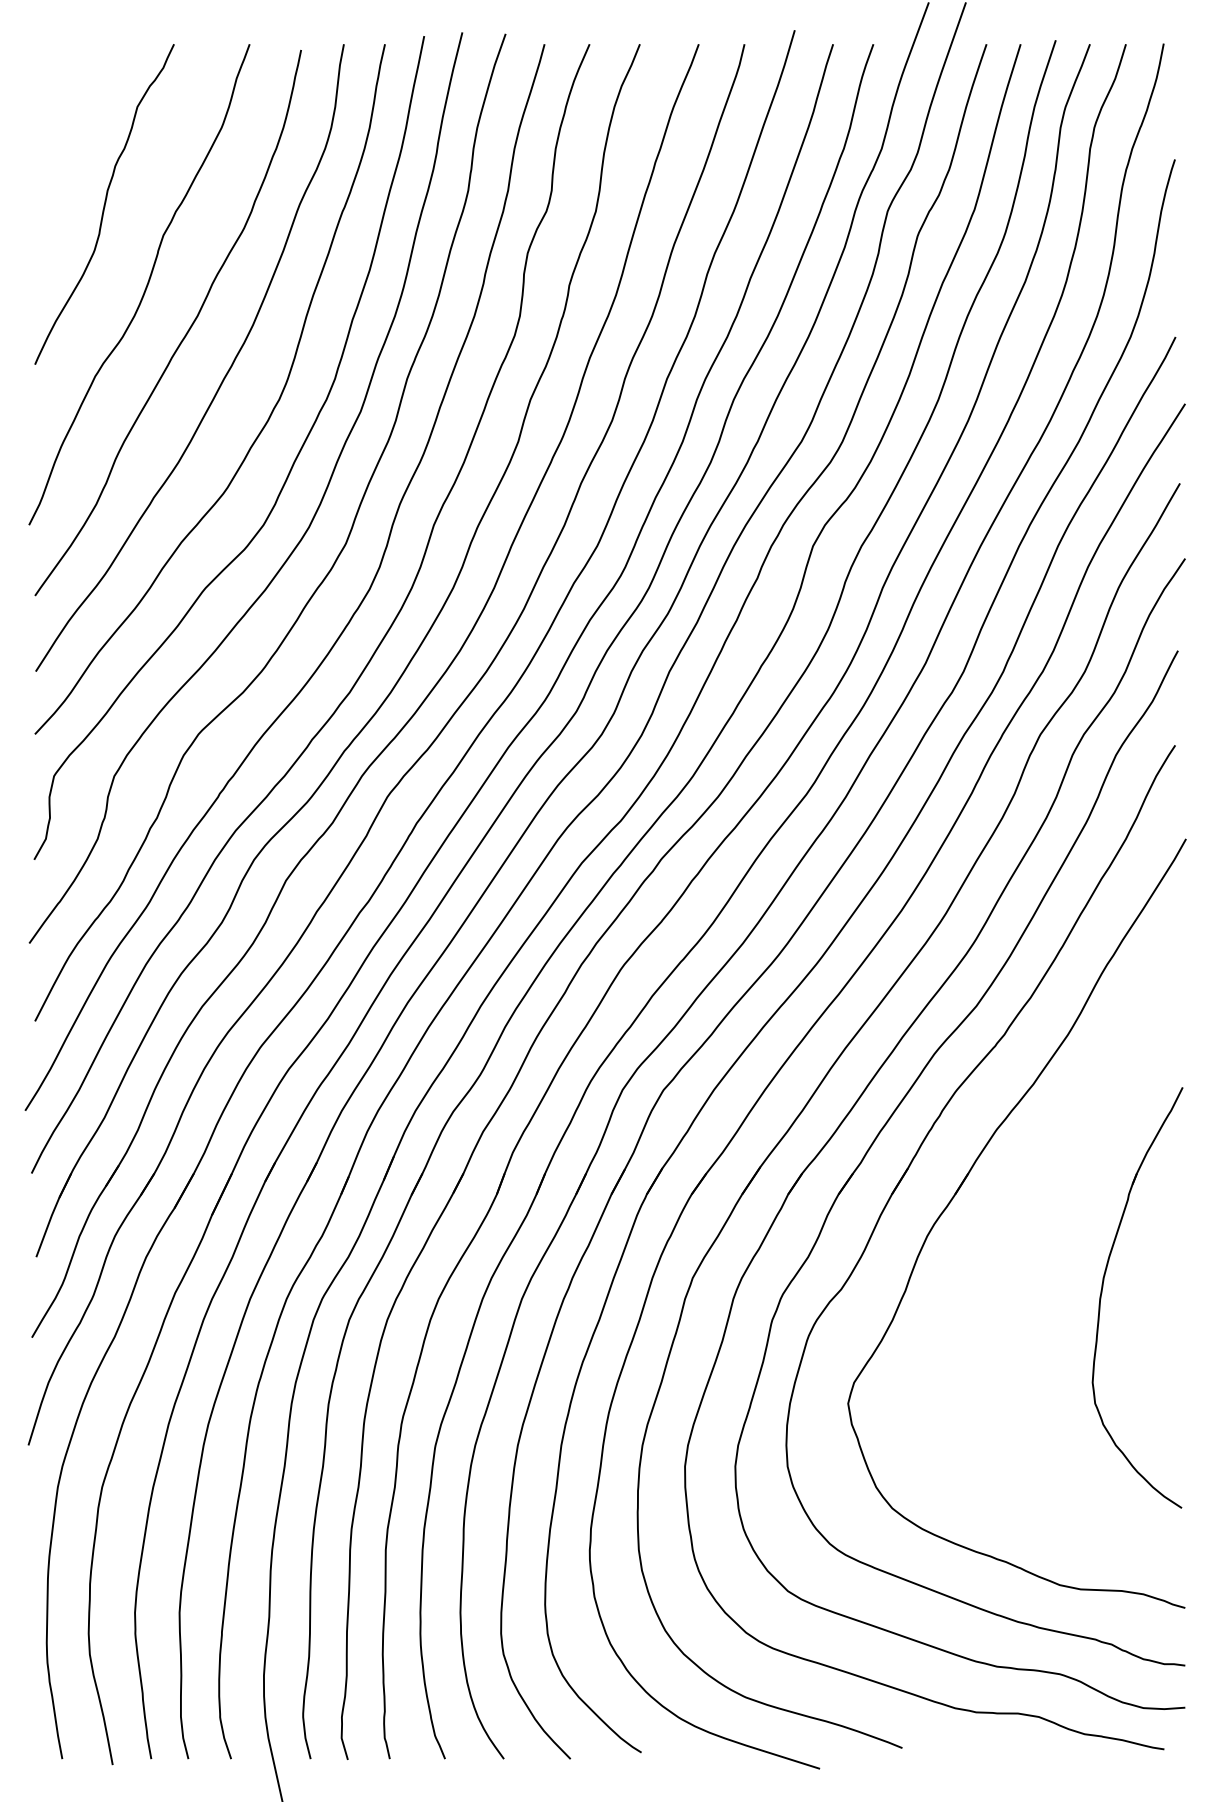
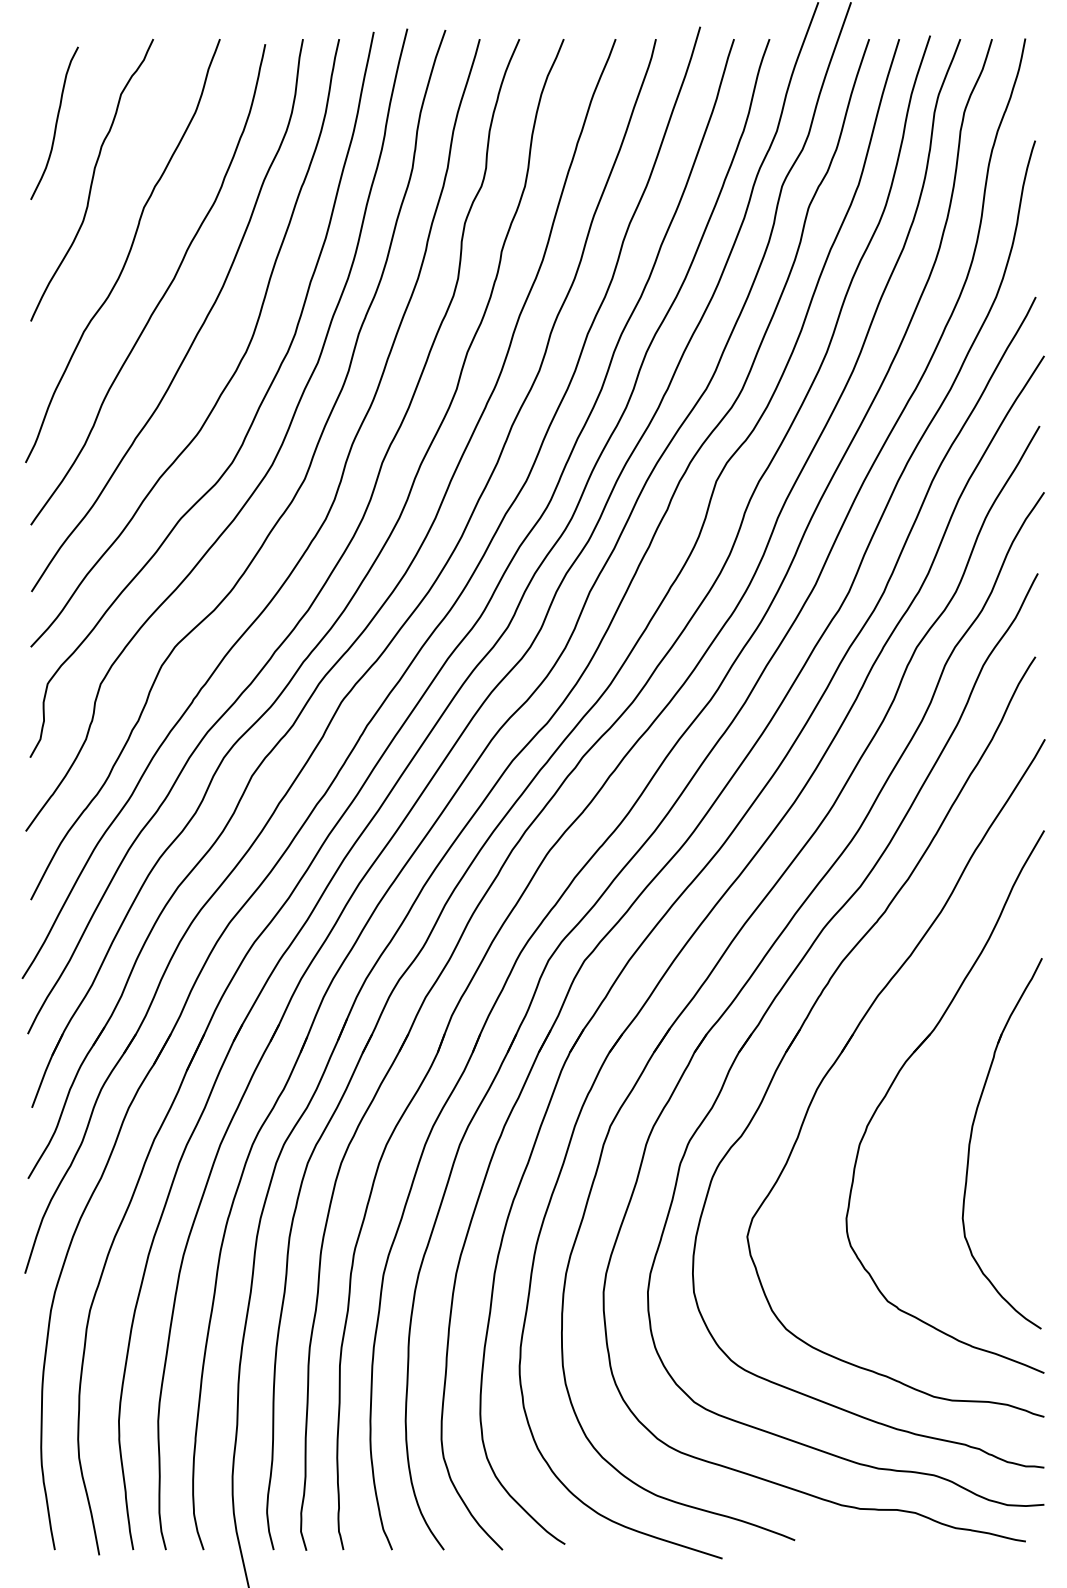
curve: (63, 139) -> (55, 123), added
part: (1019, 1220) -> (898, 1075), added

